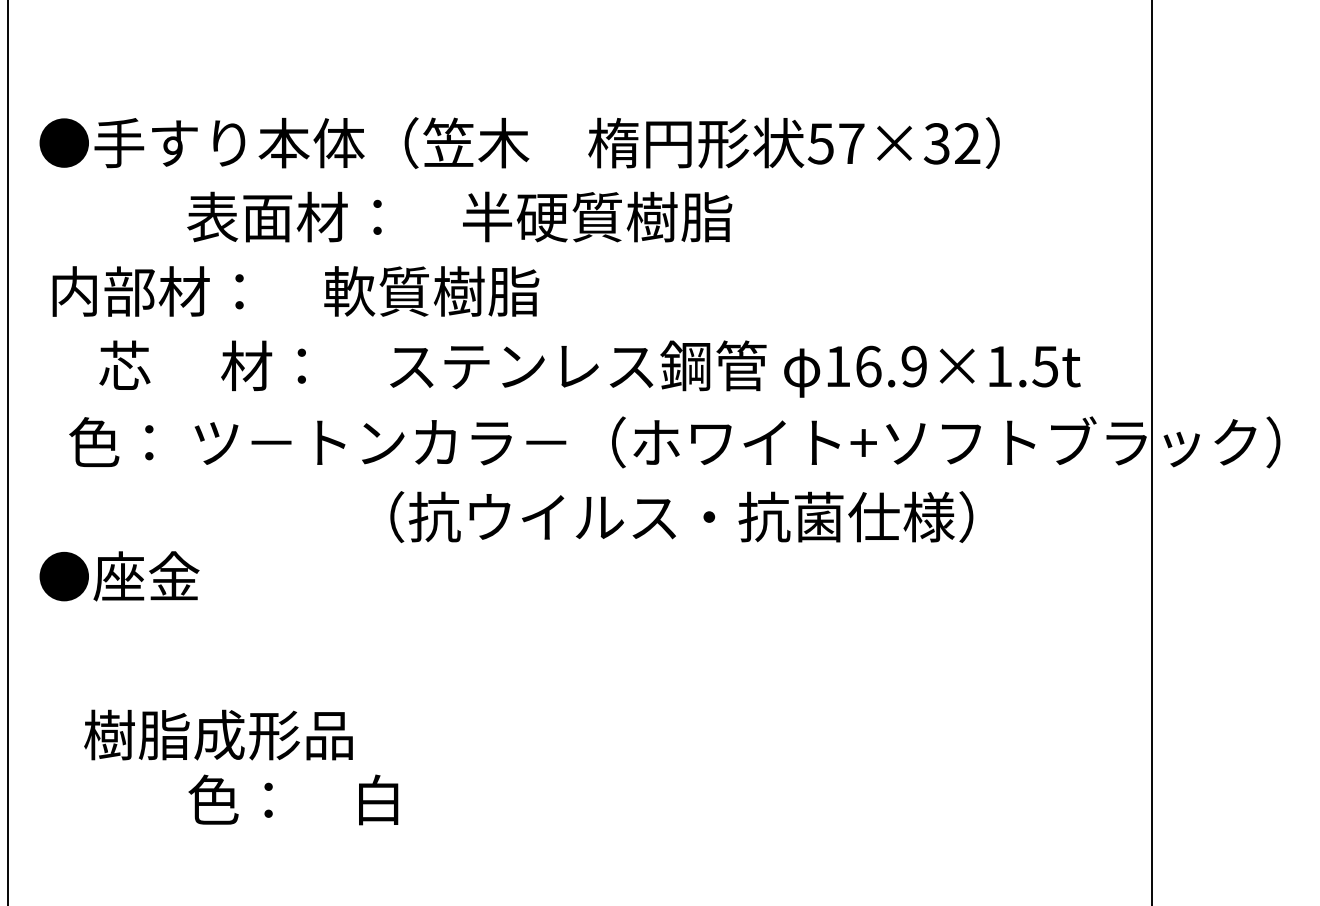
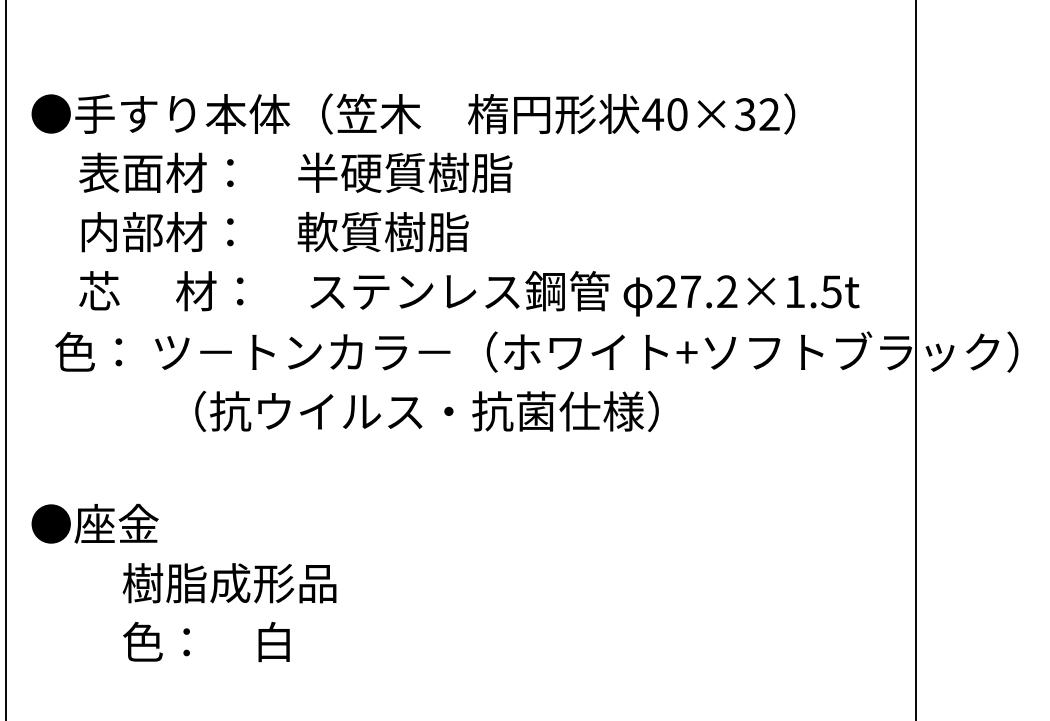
text: (835, 143) -> (664, 114), 57×32 -> 40×32
text: (459, 216) -> (295, 172), moved
text: (295, 291) -> (274, 232), moved
text: (875, 366) -> (696, 291), 16.9×1.5t -> 27.2×1.5t
text: (681, 516) -> (426, 411), moved
text: (119, 576) -> (95, 523), moved
text: (218, 734) -> (229, 582), moved
text: (293, 799) -> (206, 641), moved

